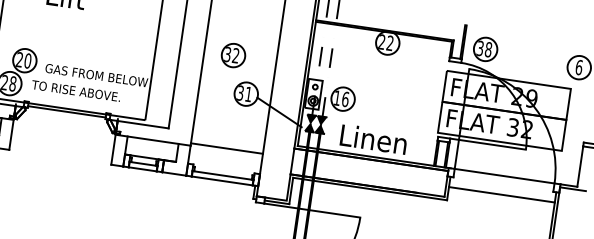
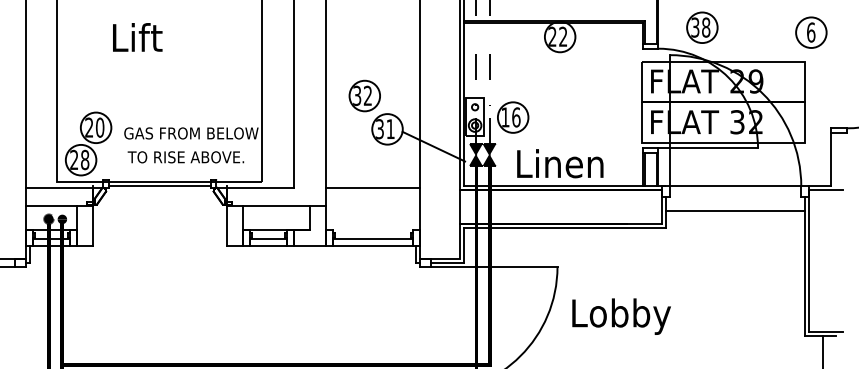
part: (485, 49) -> (702, 27), moved
part: (233, 55) -> (364, 95), moved
text: (75, 91) -> (185, 157), moved
line: (226, 148) -> (372, 188), moved

